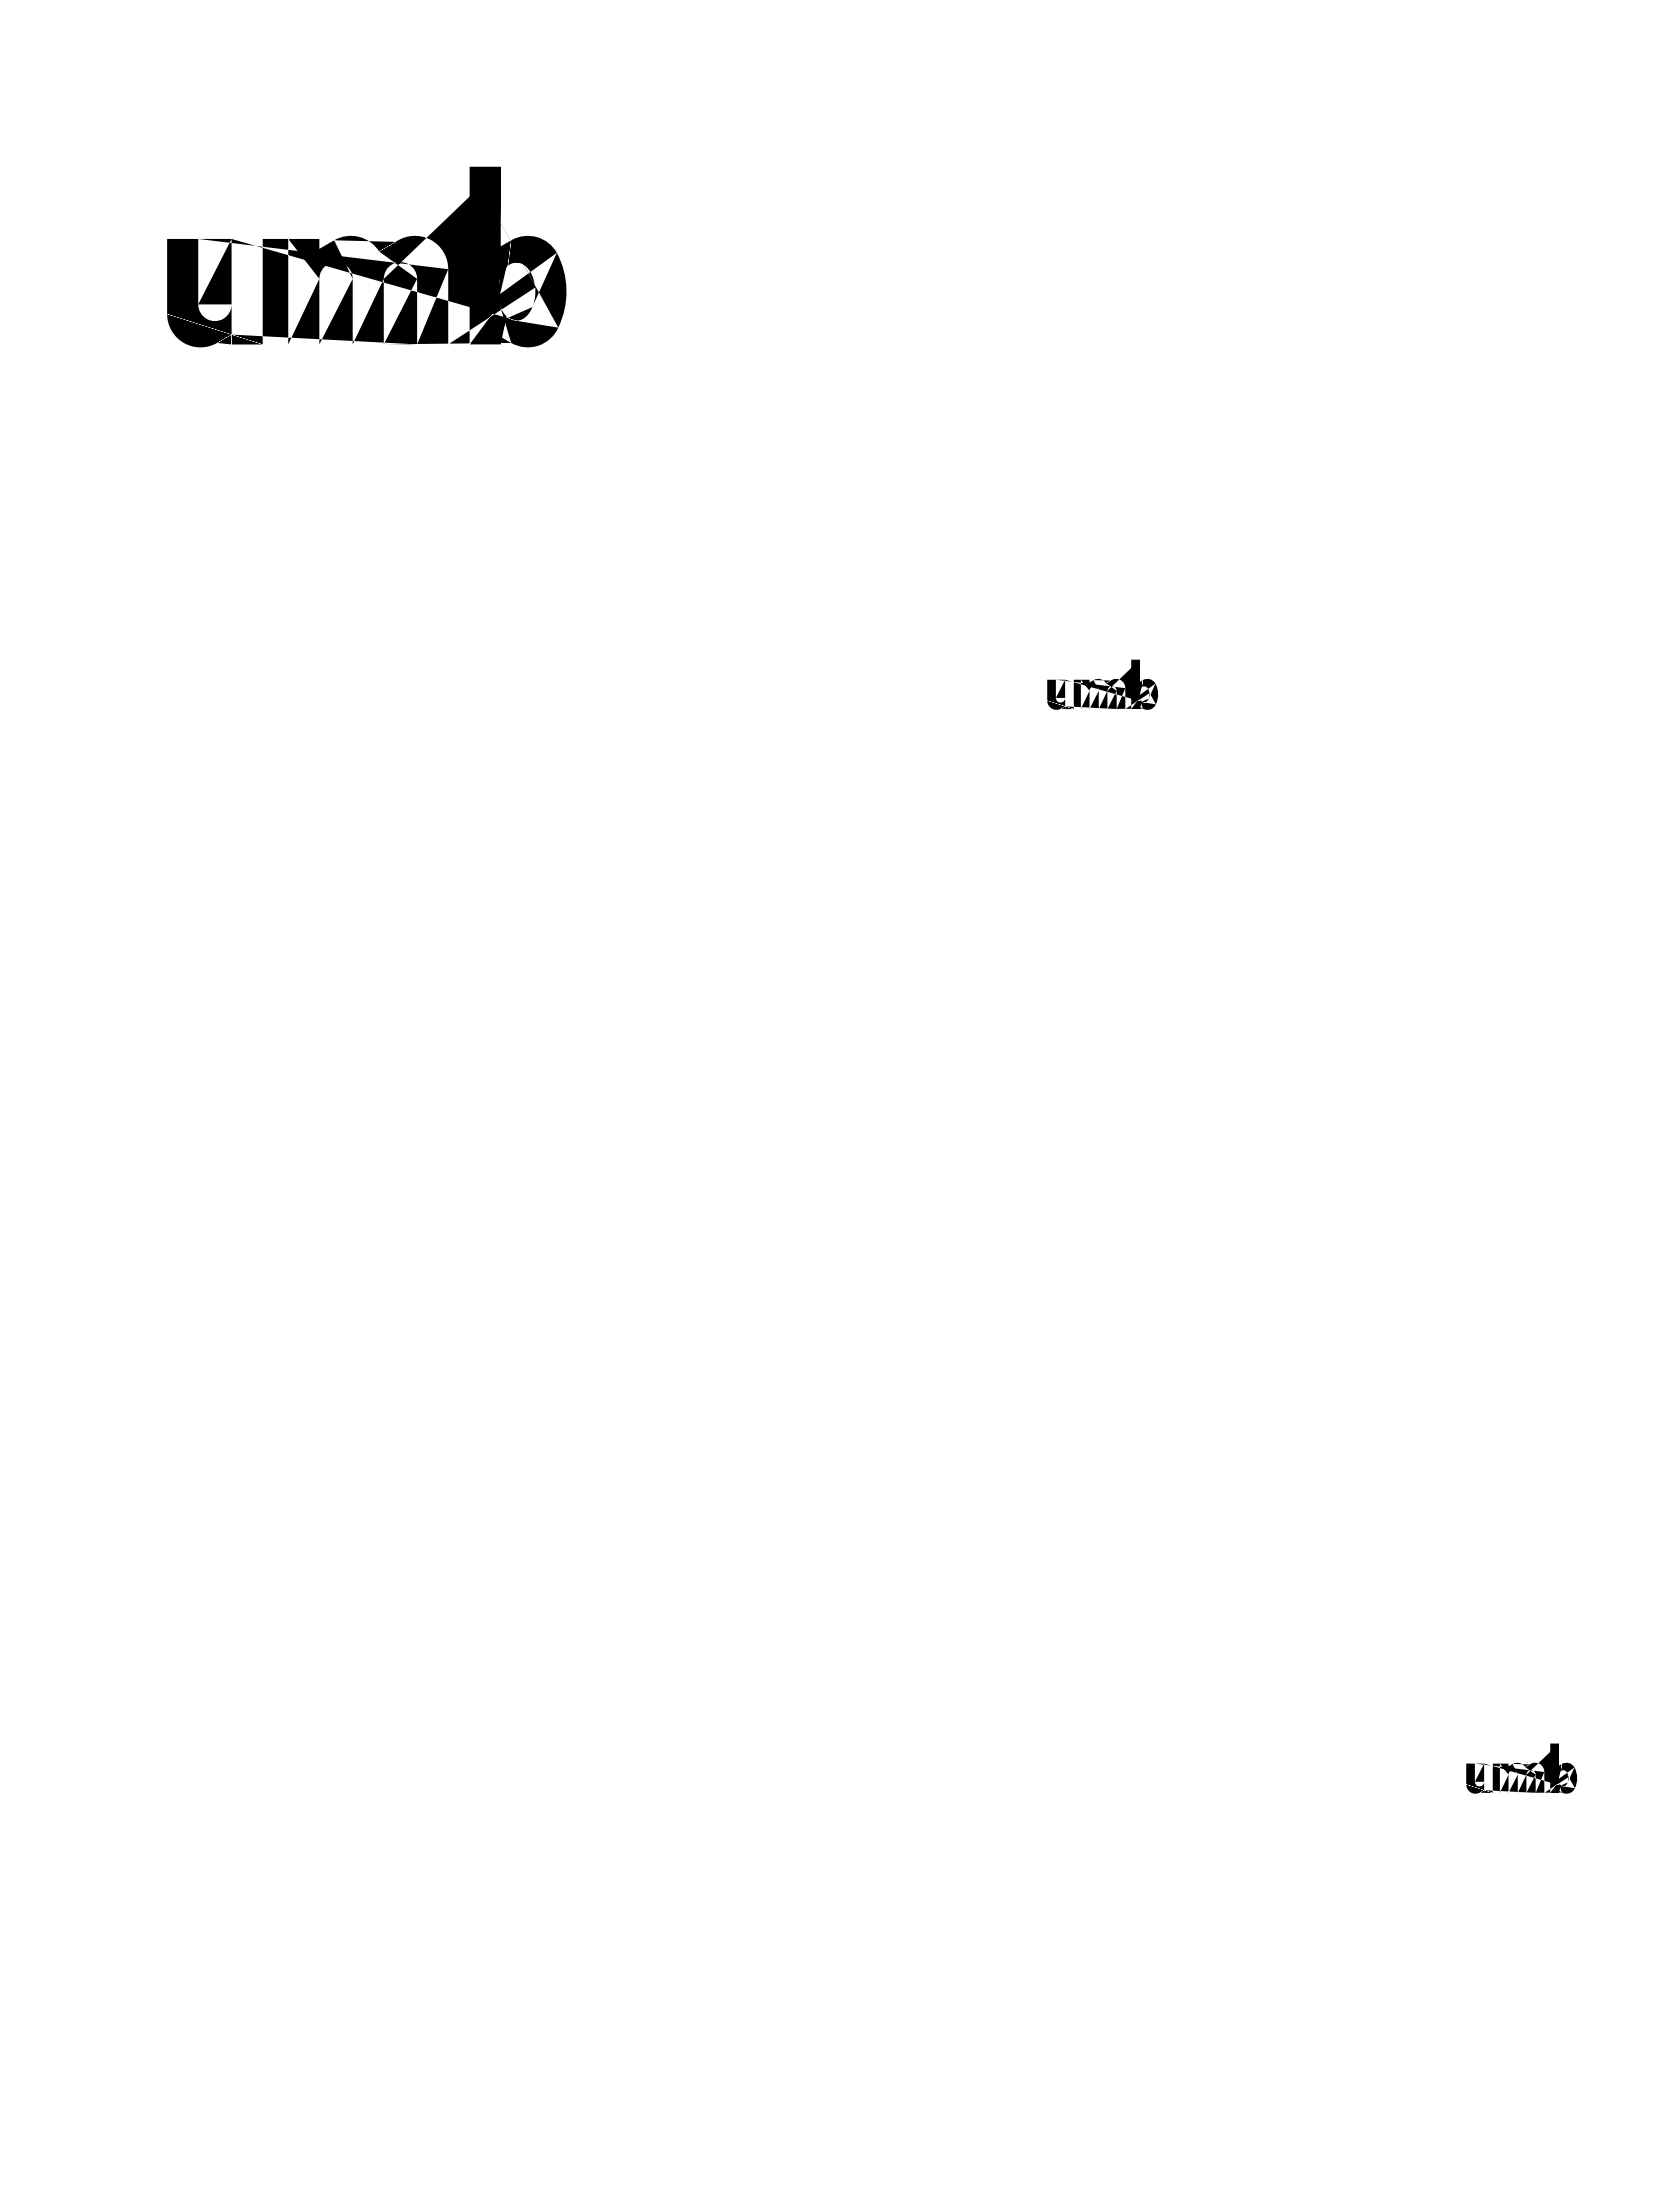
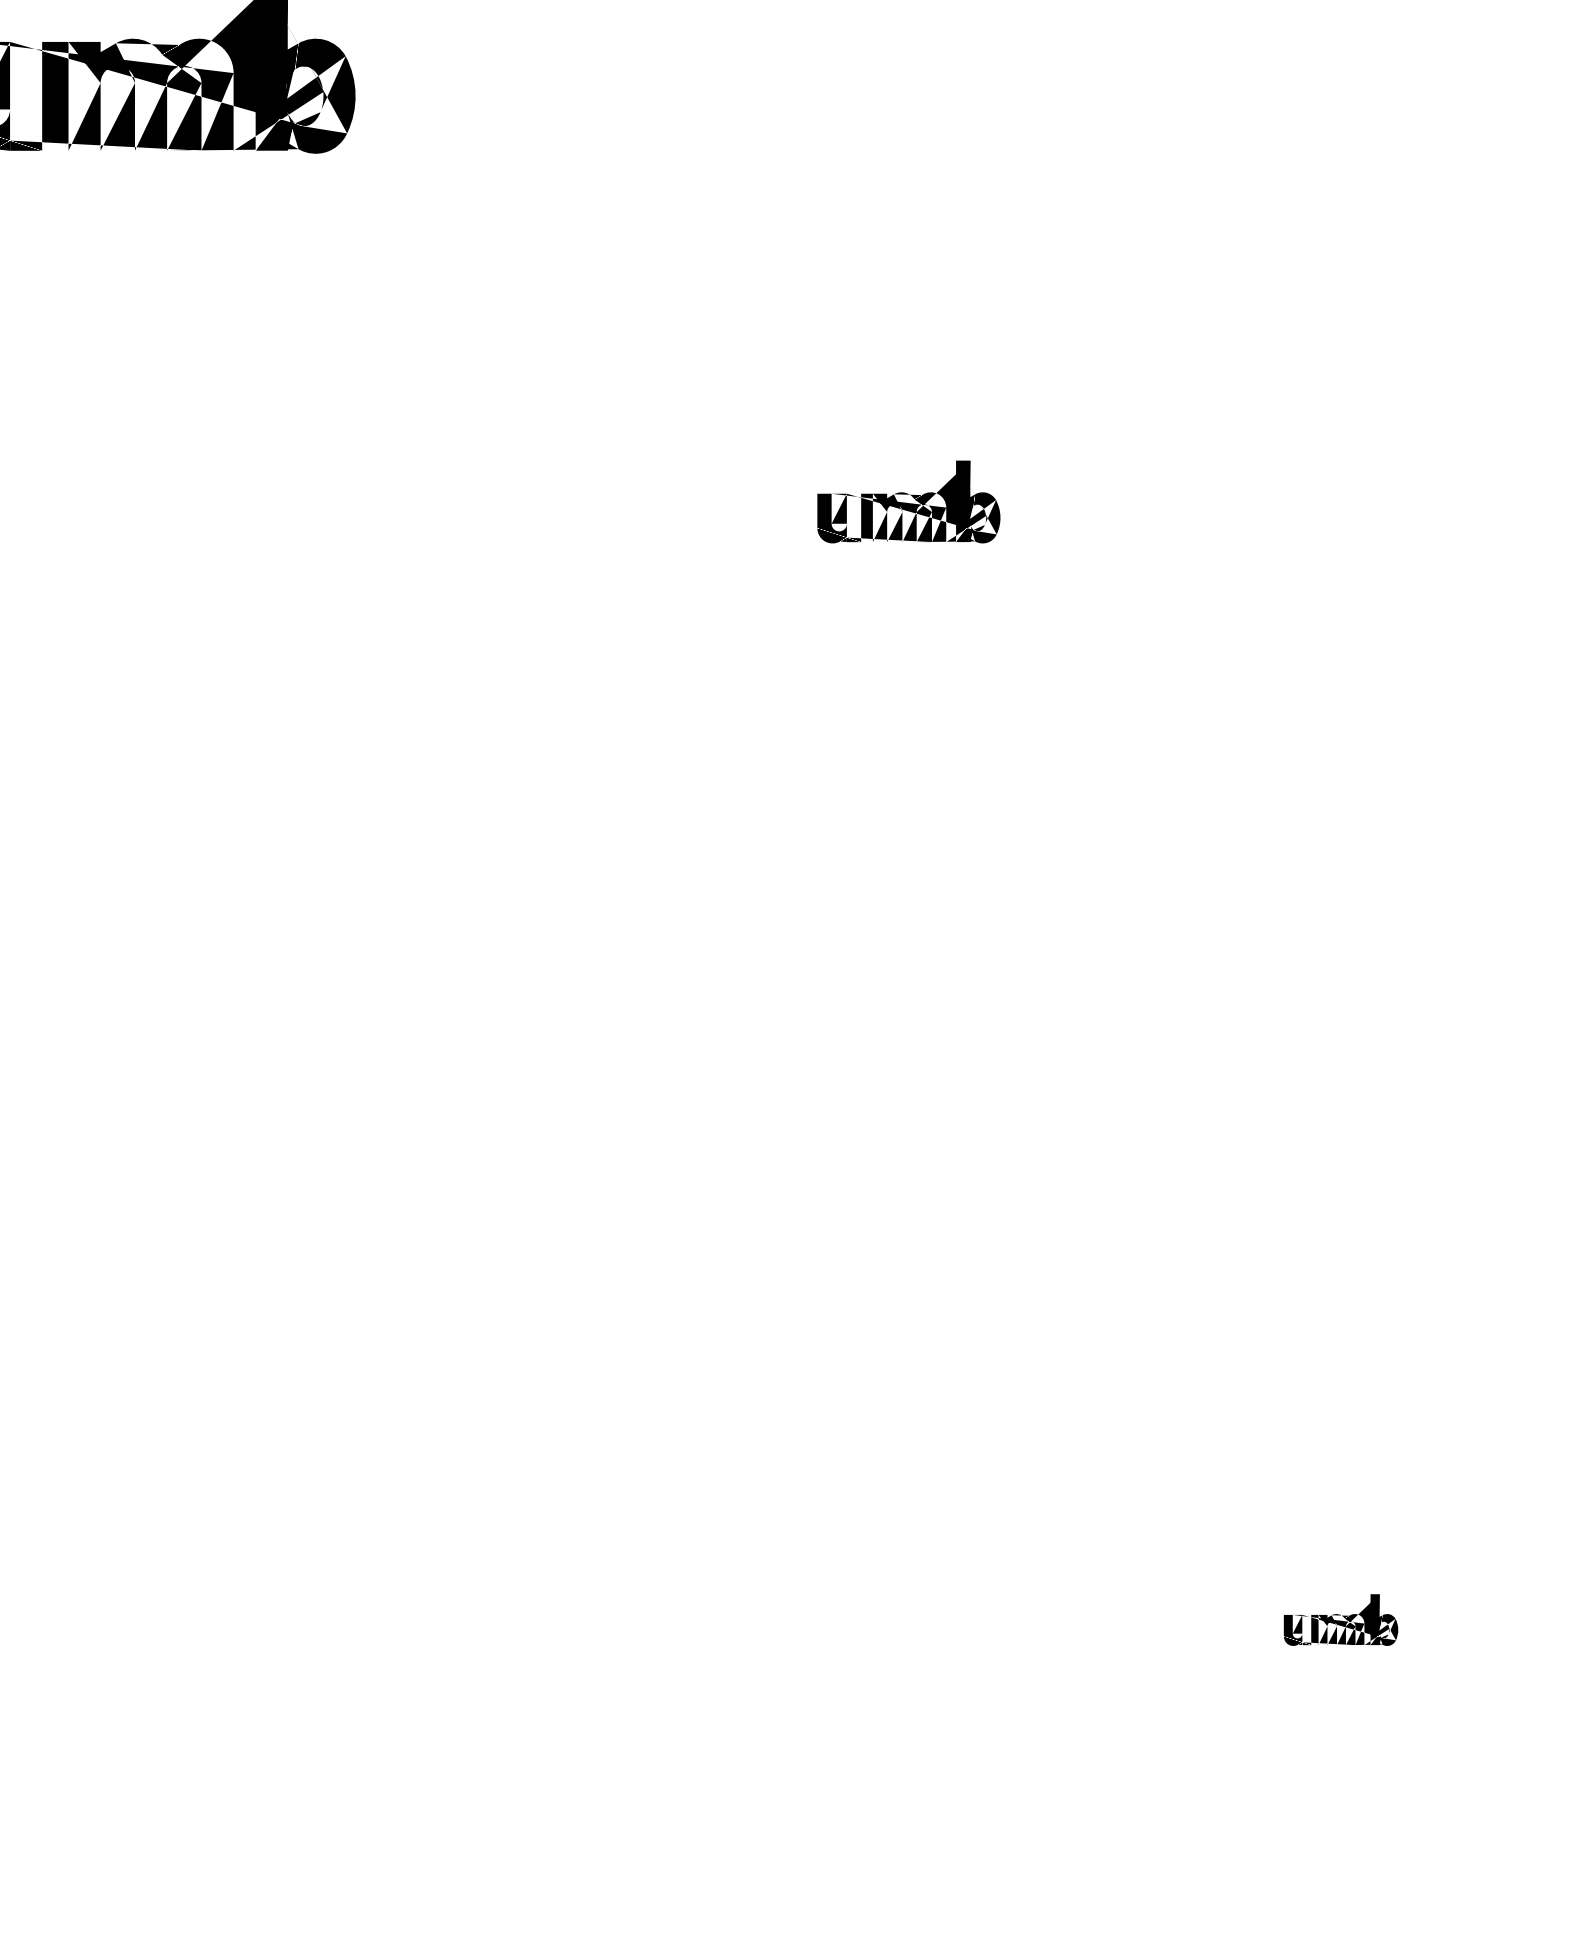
part: (1102, 684) -> (908, 501), size x1.6

